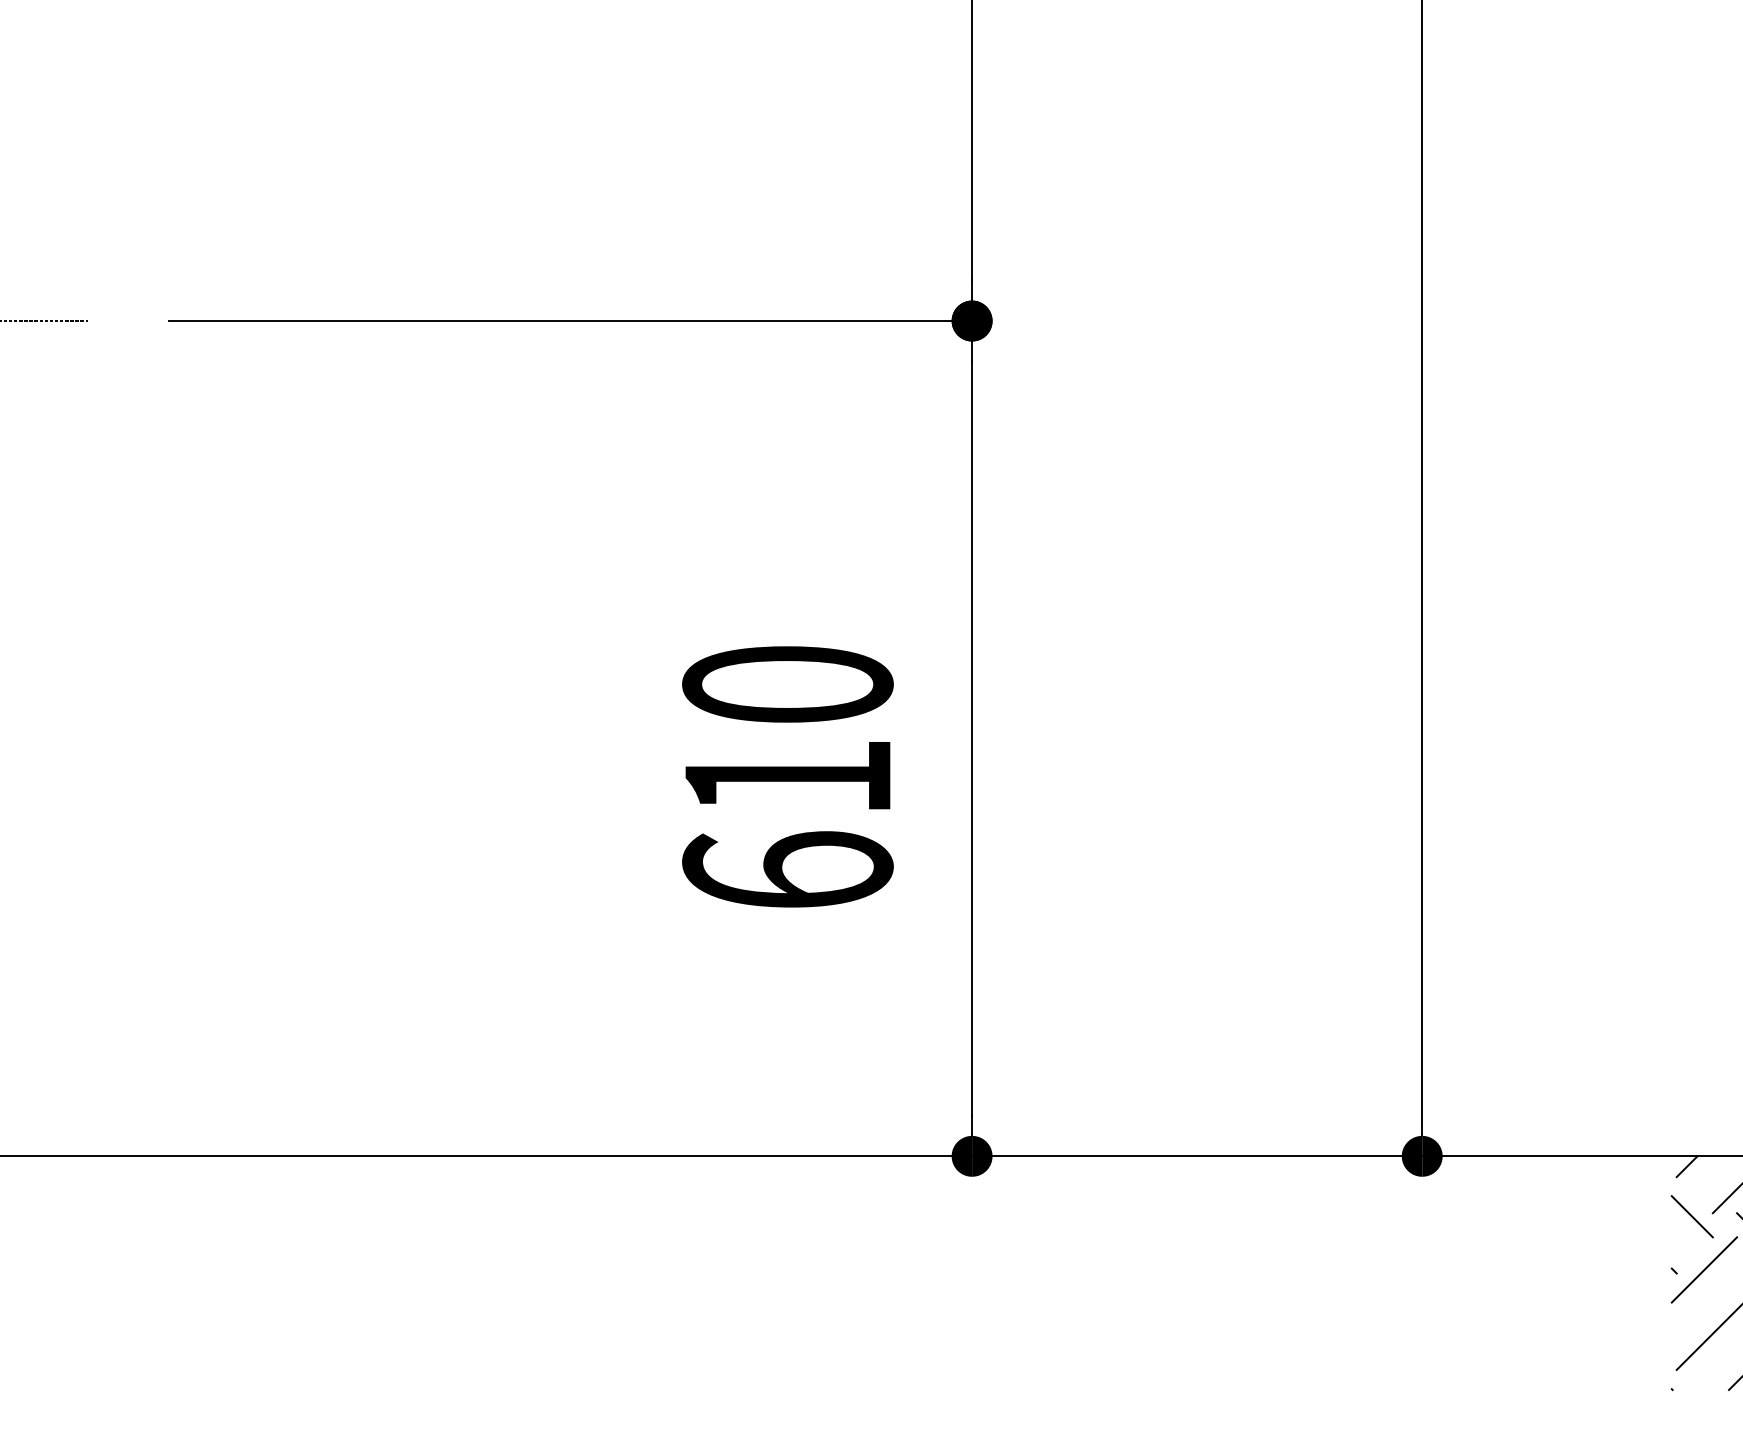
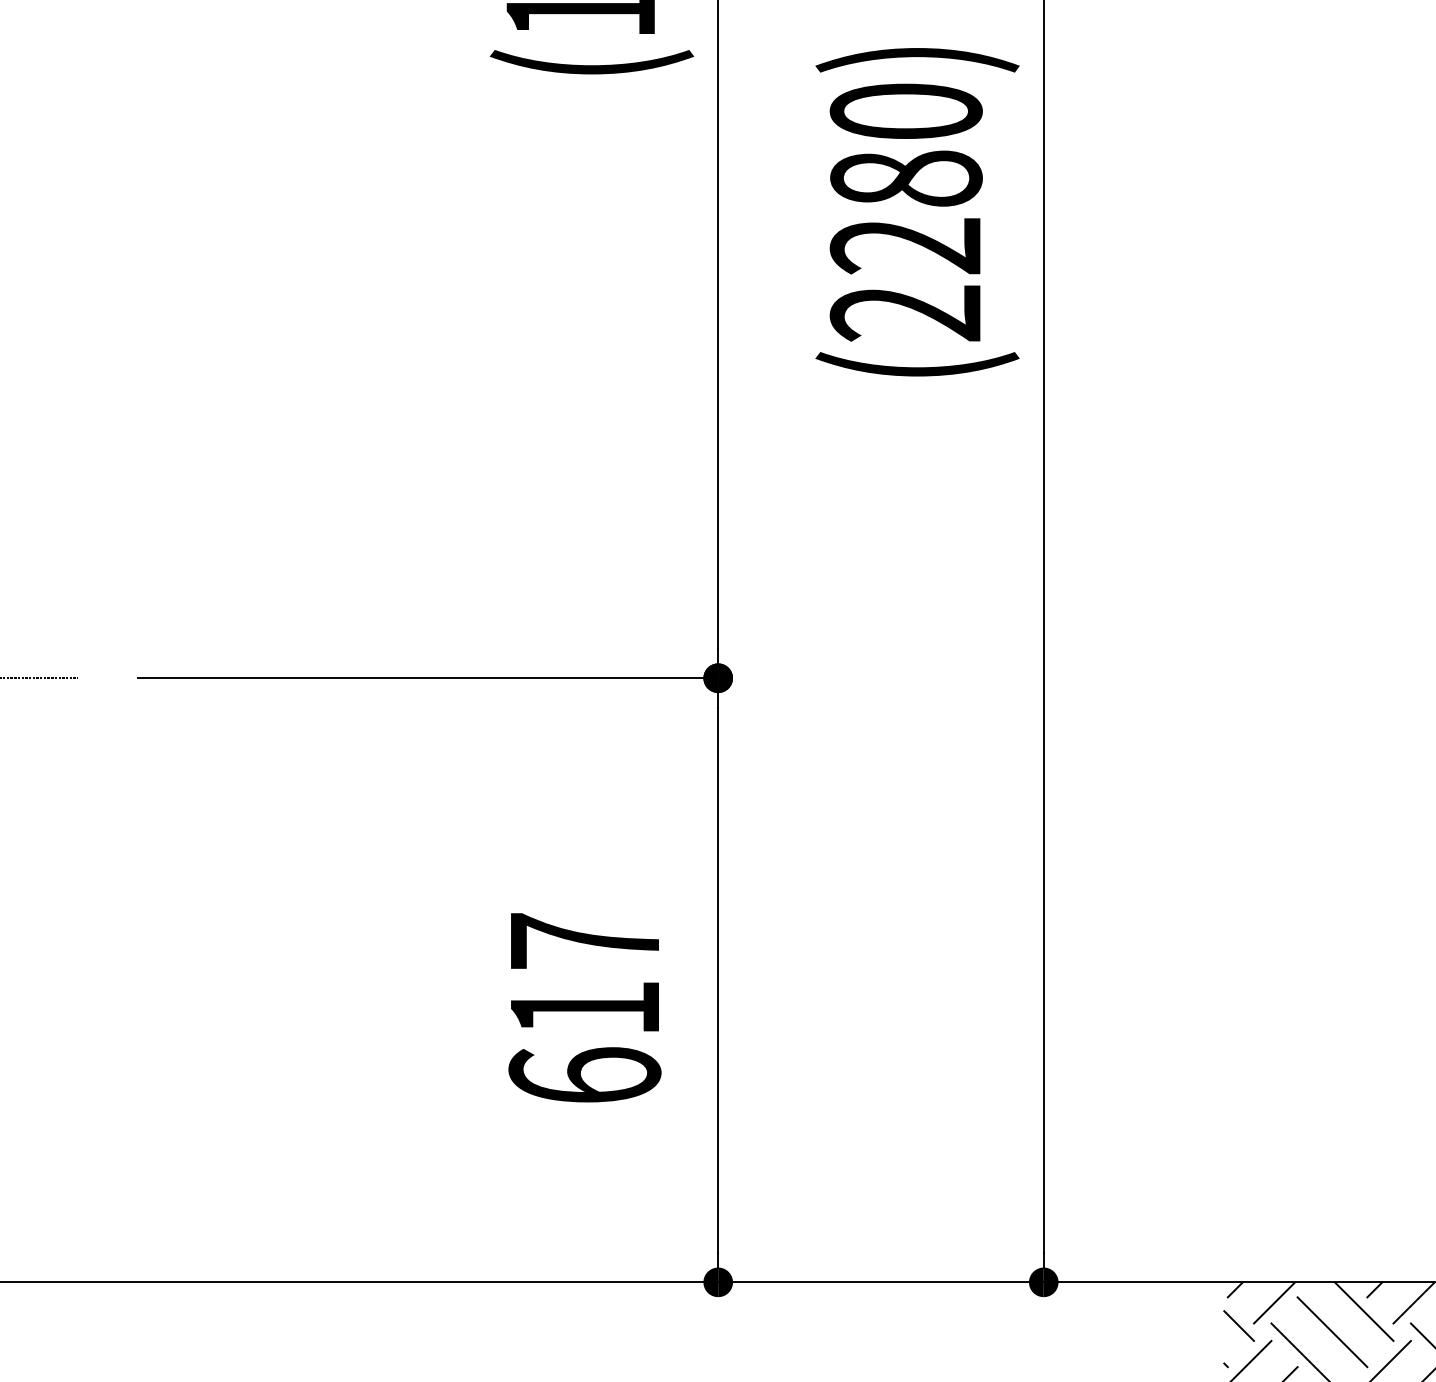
text: (787, 683) -> (584, 940), 610 -> 617

